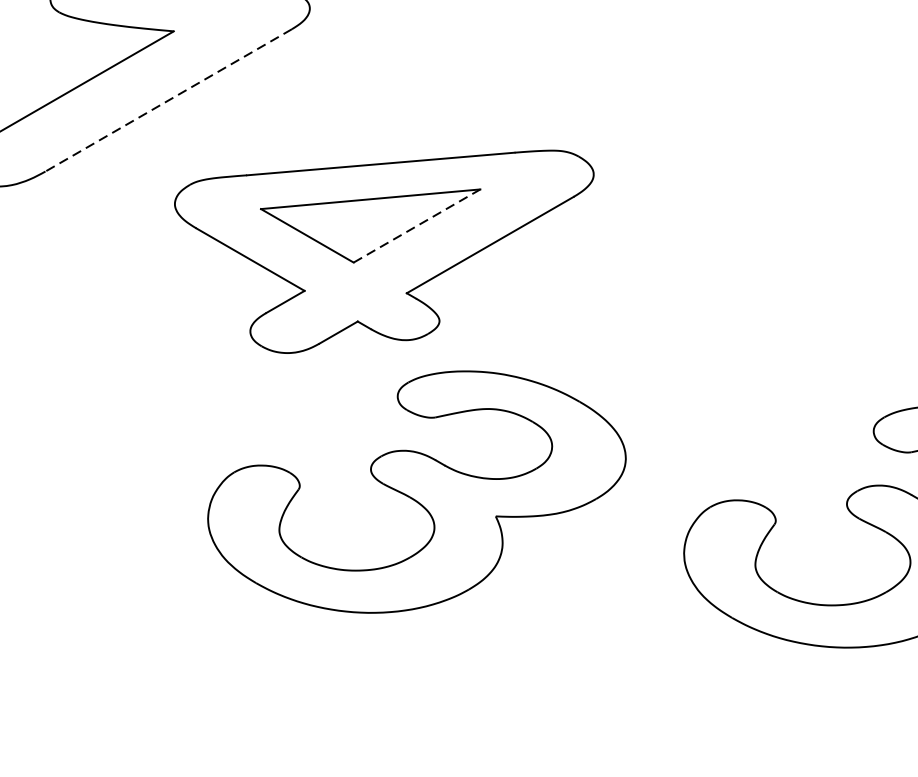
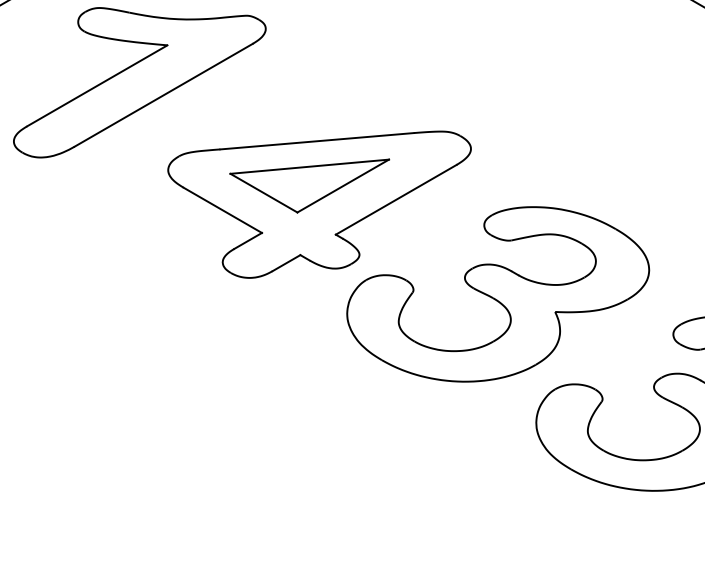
line: (168, 100) -> (163, 95), dashed -> solid
line: (417, 226) -> (343, 186), dashed -> solid
part: (417, 492) -> (498, 294), moved

